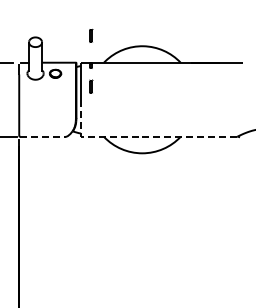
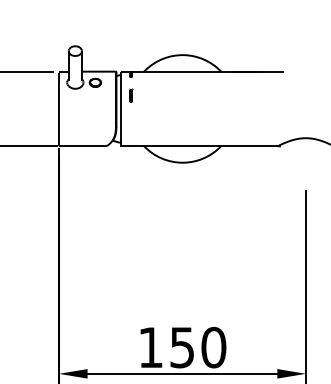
part: (91, 35) -> (131, 44), removed
line: (42, 137) -> (82, 146), dashed -> solid
line: (140, 137) -> (180, 146), dashed -> solid

